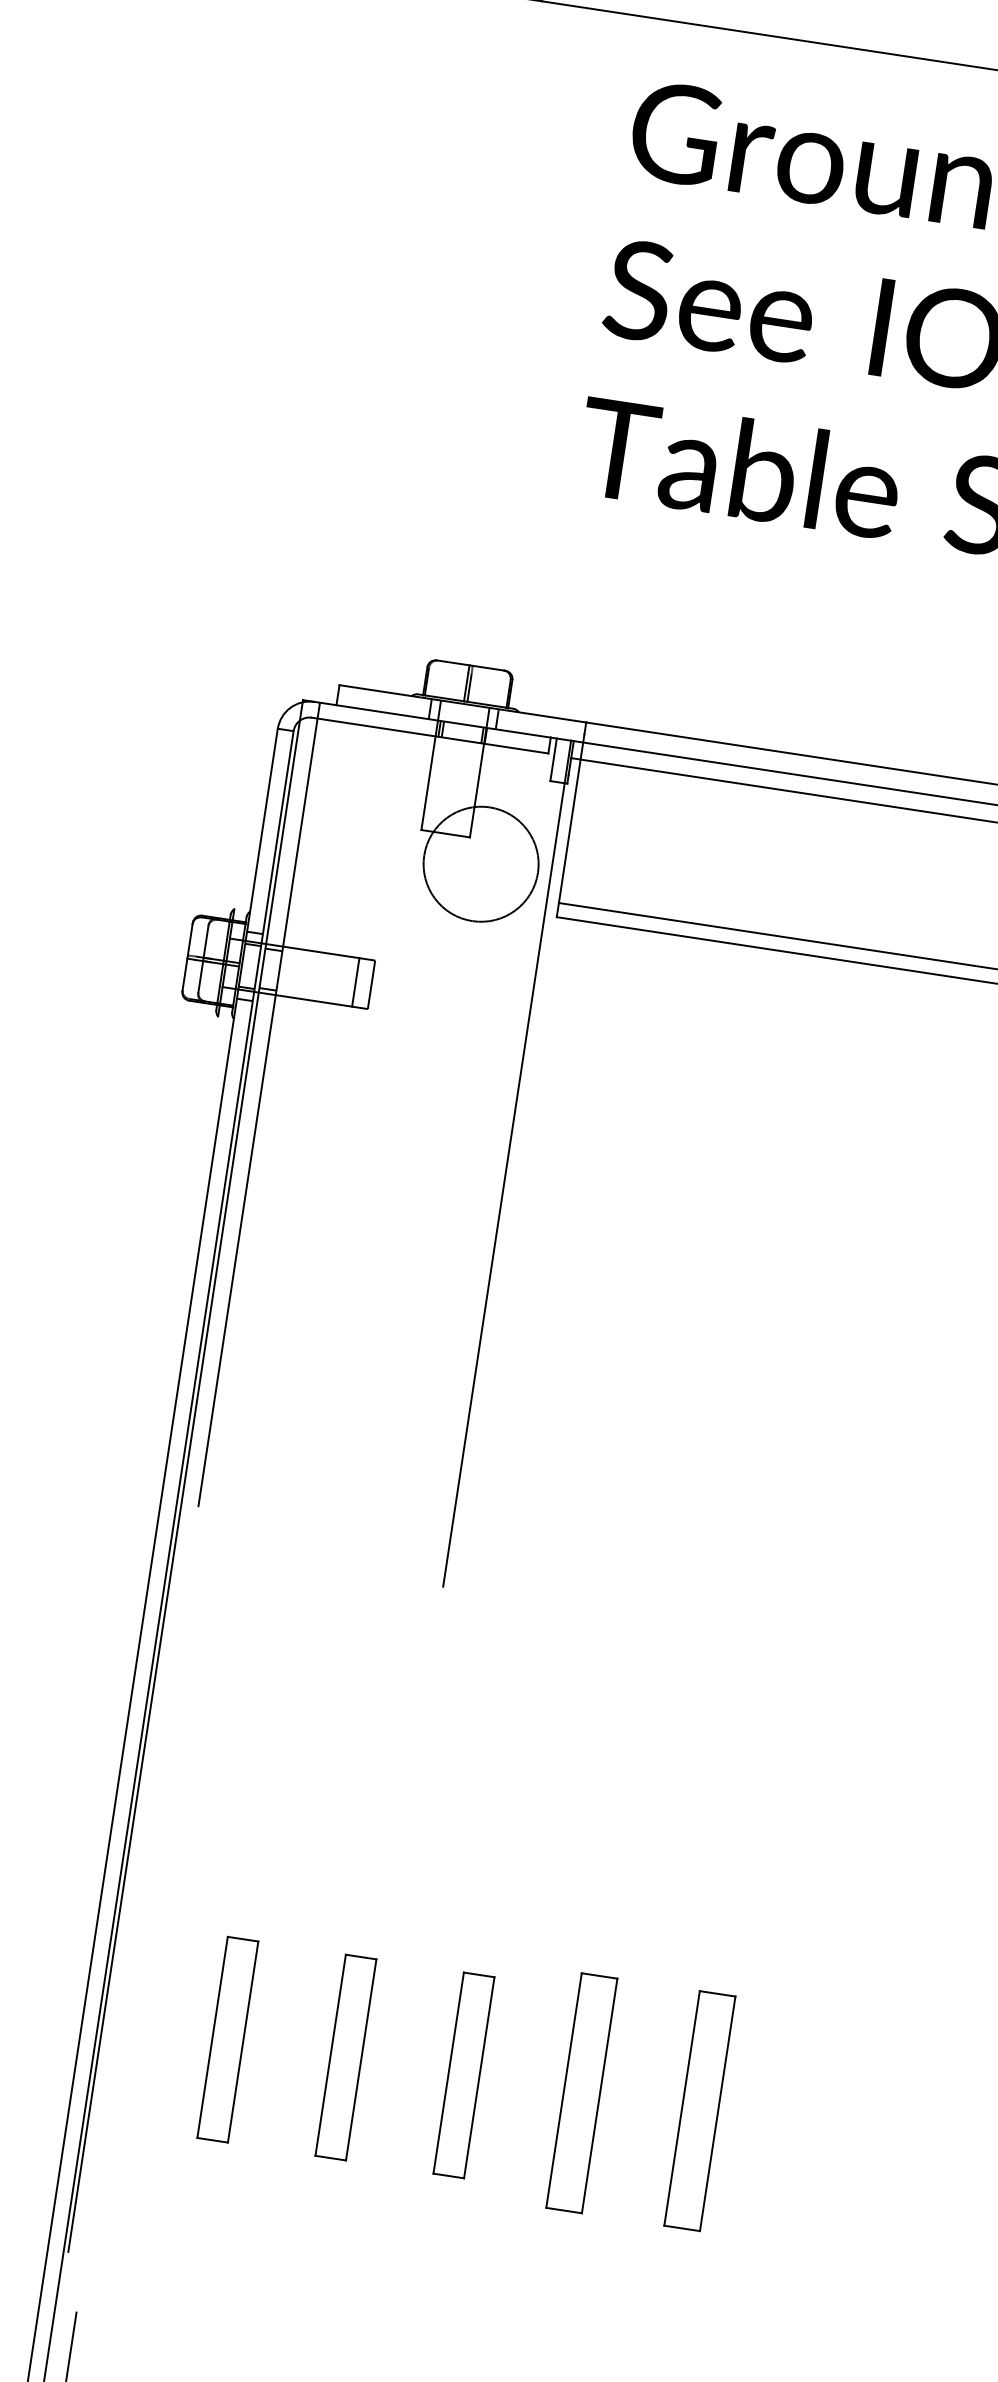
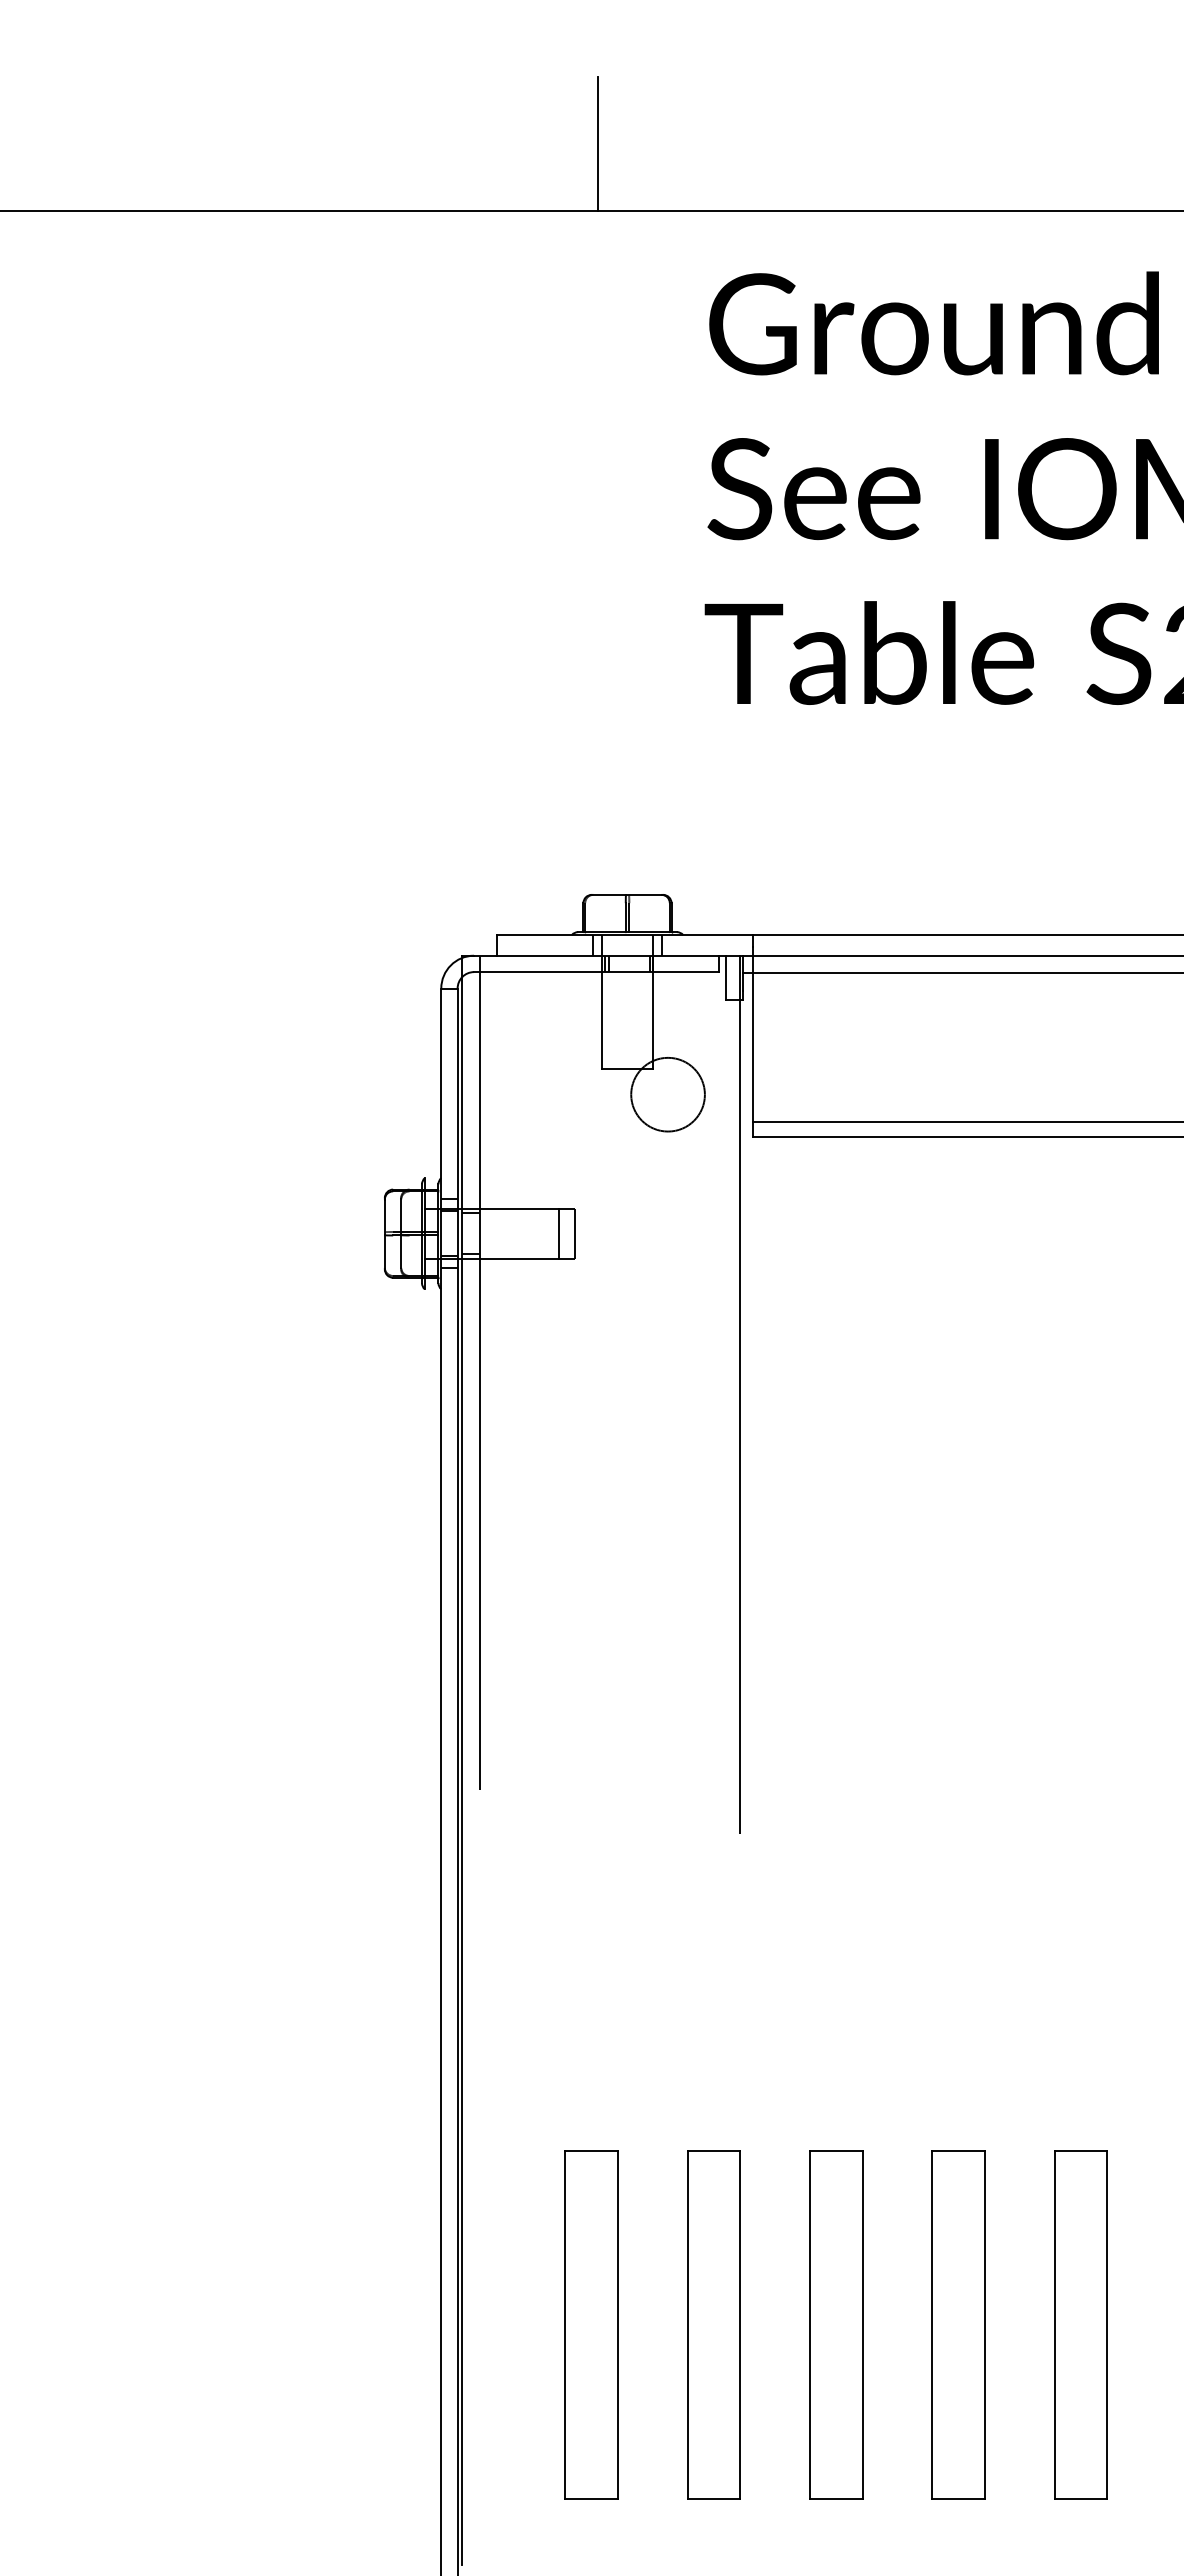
circle: (480, 863) -> (667, 1094), size x0.62
part: (227, 2039) -> (591, 2324), size x1.67
part: (345, 2057) -> (713, 2324), size x1.67
part: (464, 2075) -> (836, 2324), size x1.67
part: (581, 2092) -> (958, 2324), size x1.43
part: (699, 2110) -> (1080, 2324), size x1.43

